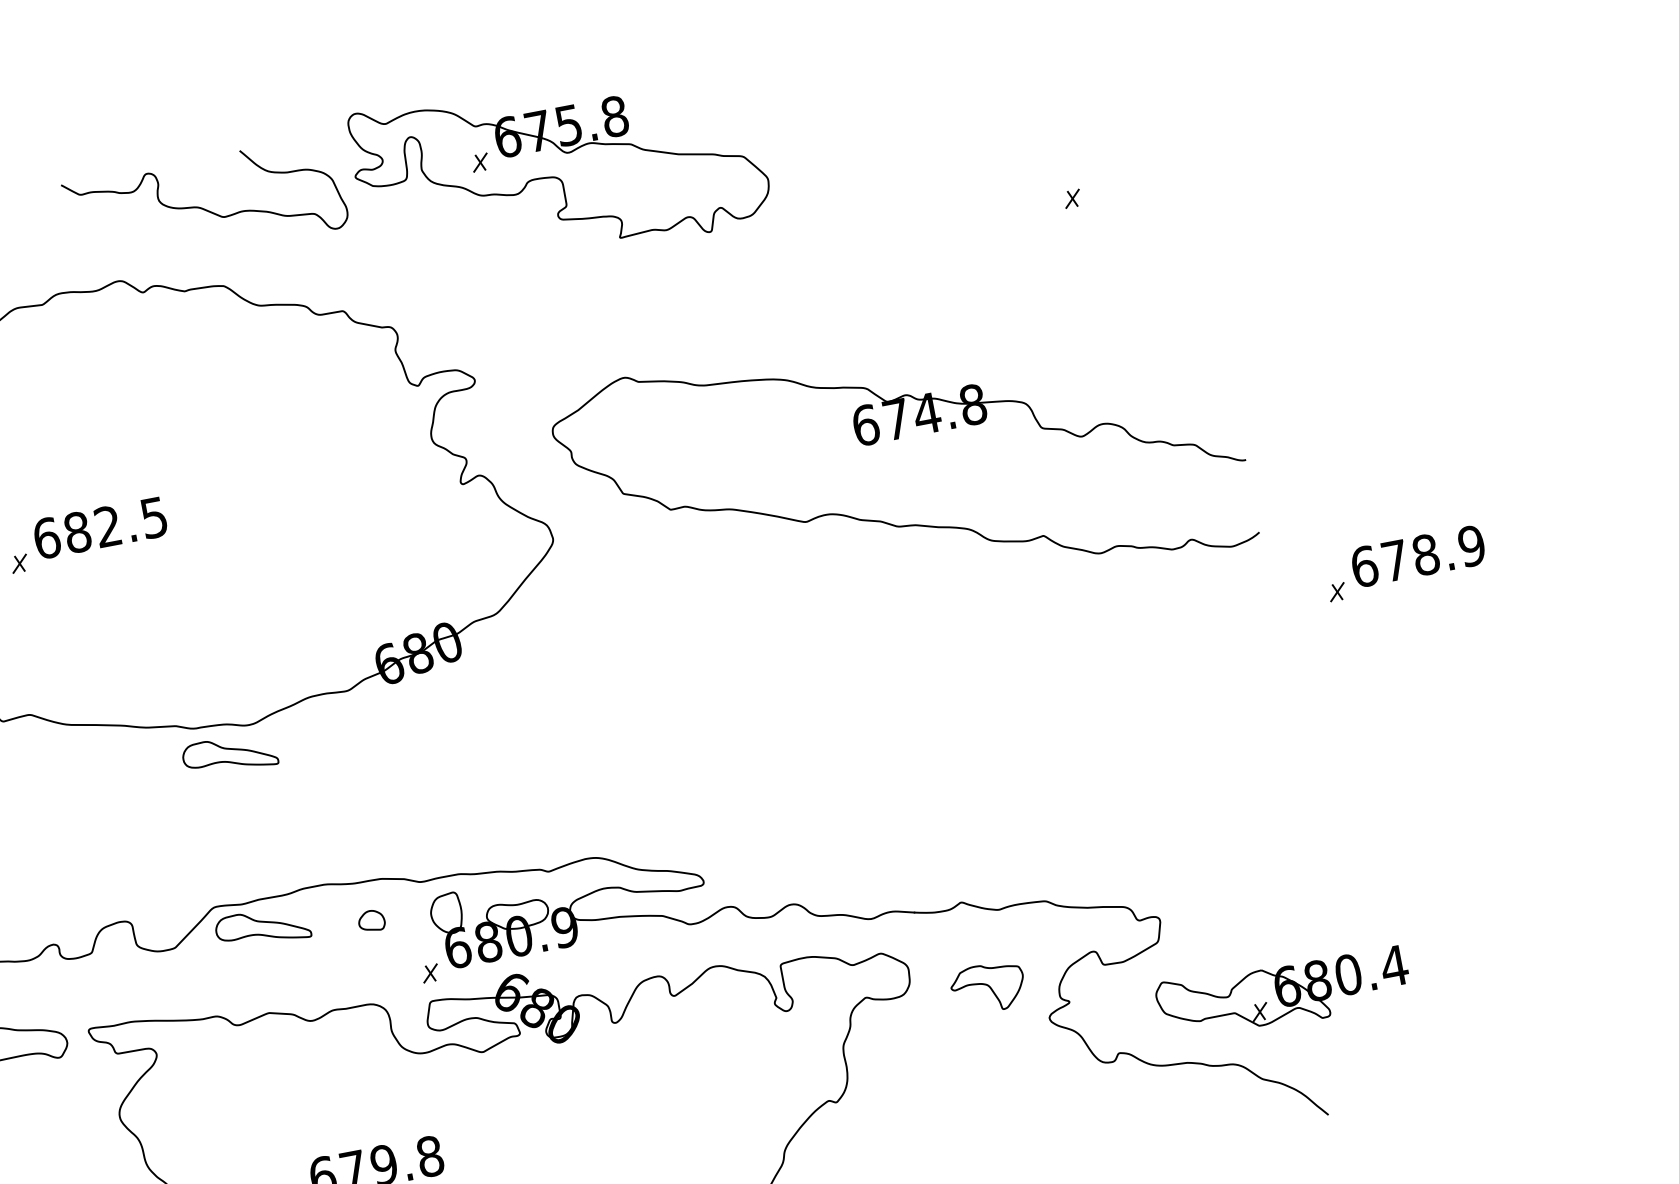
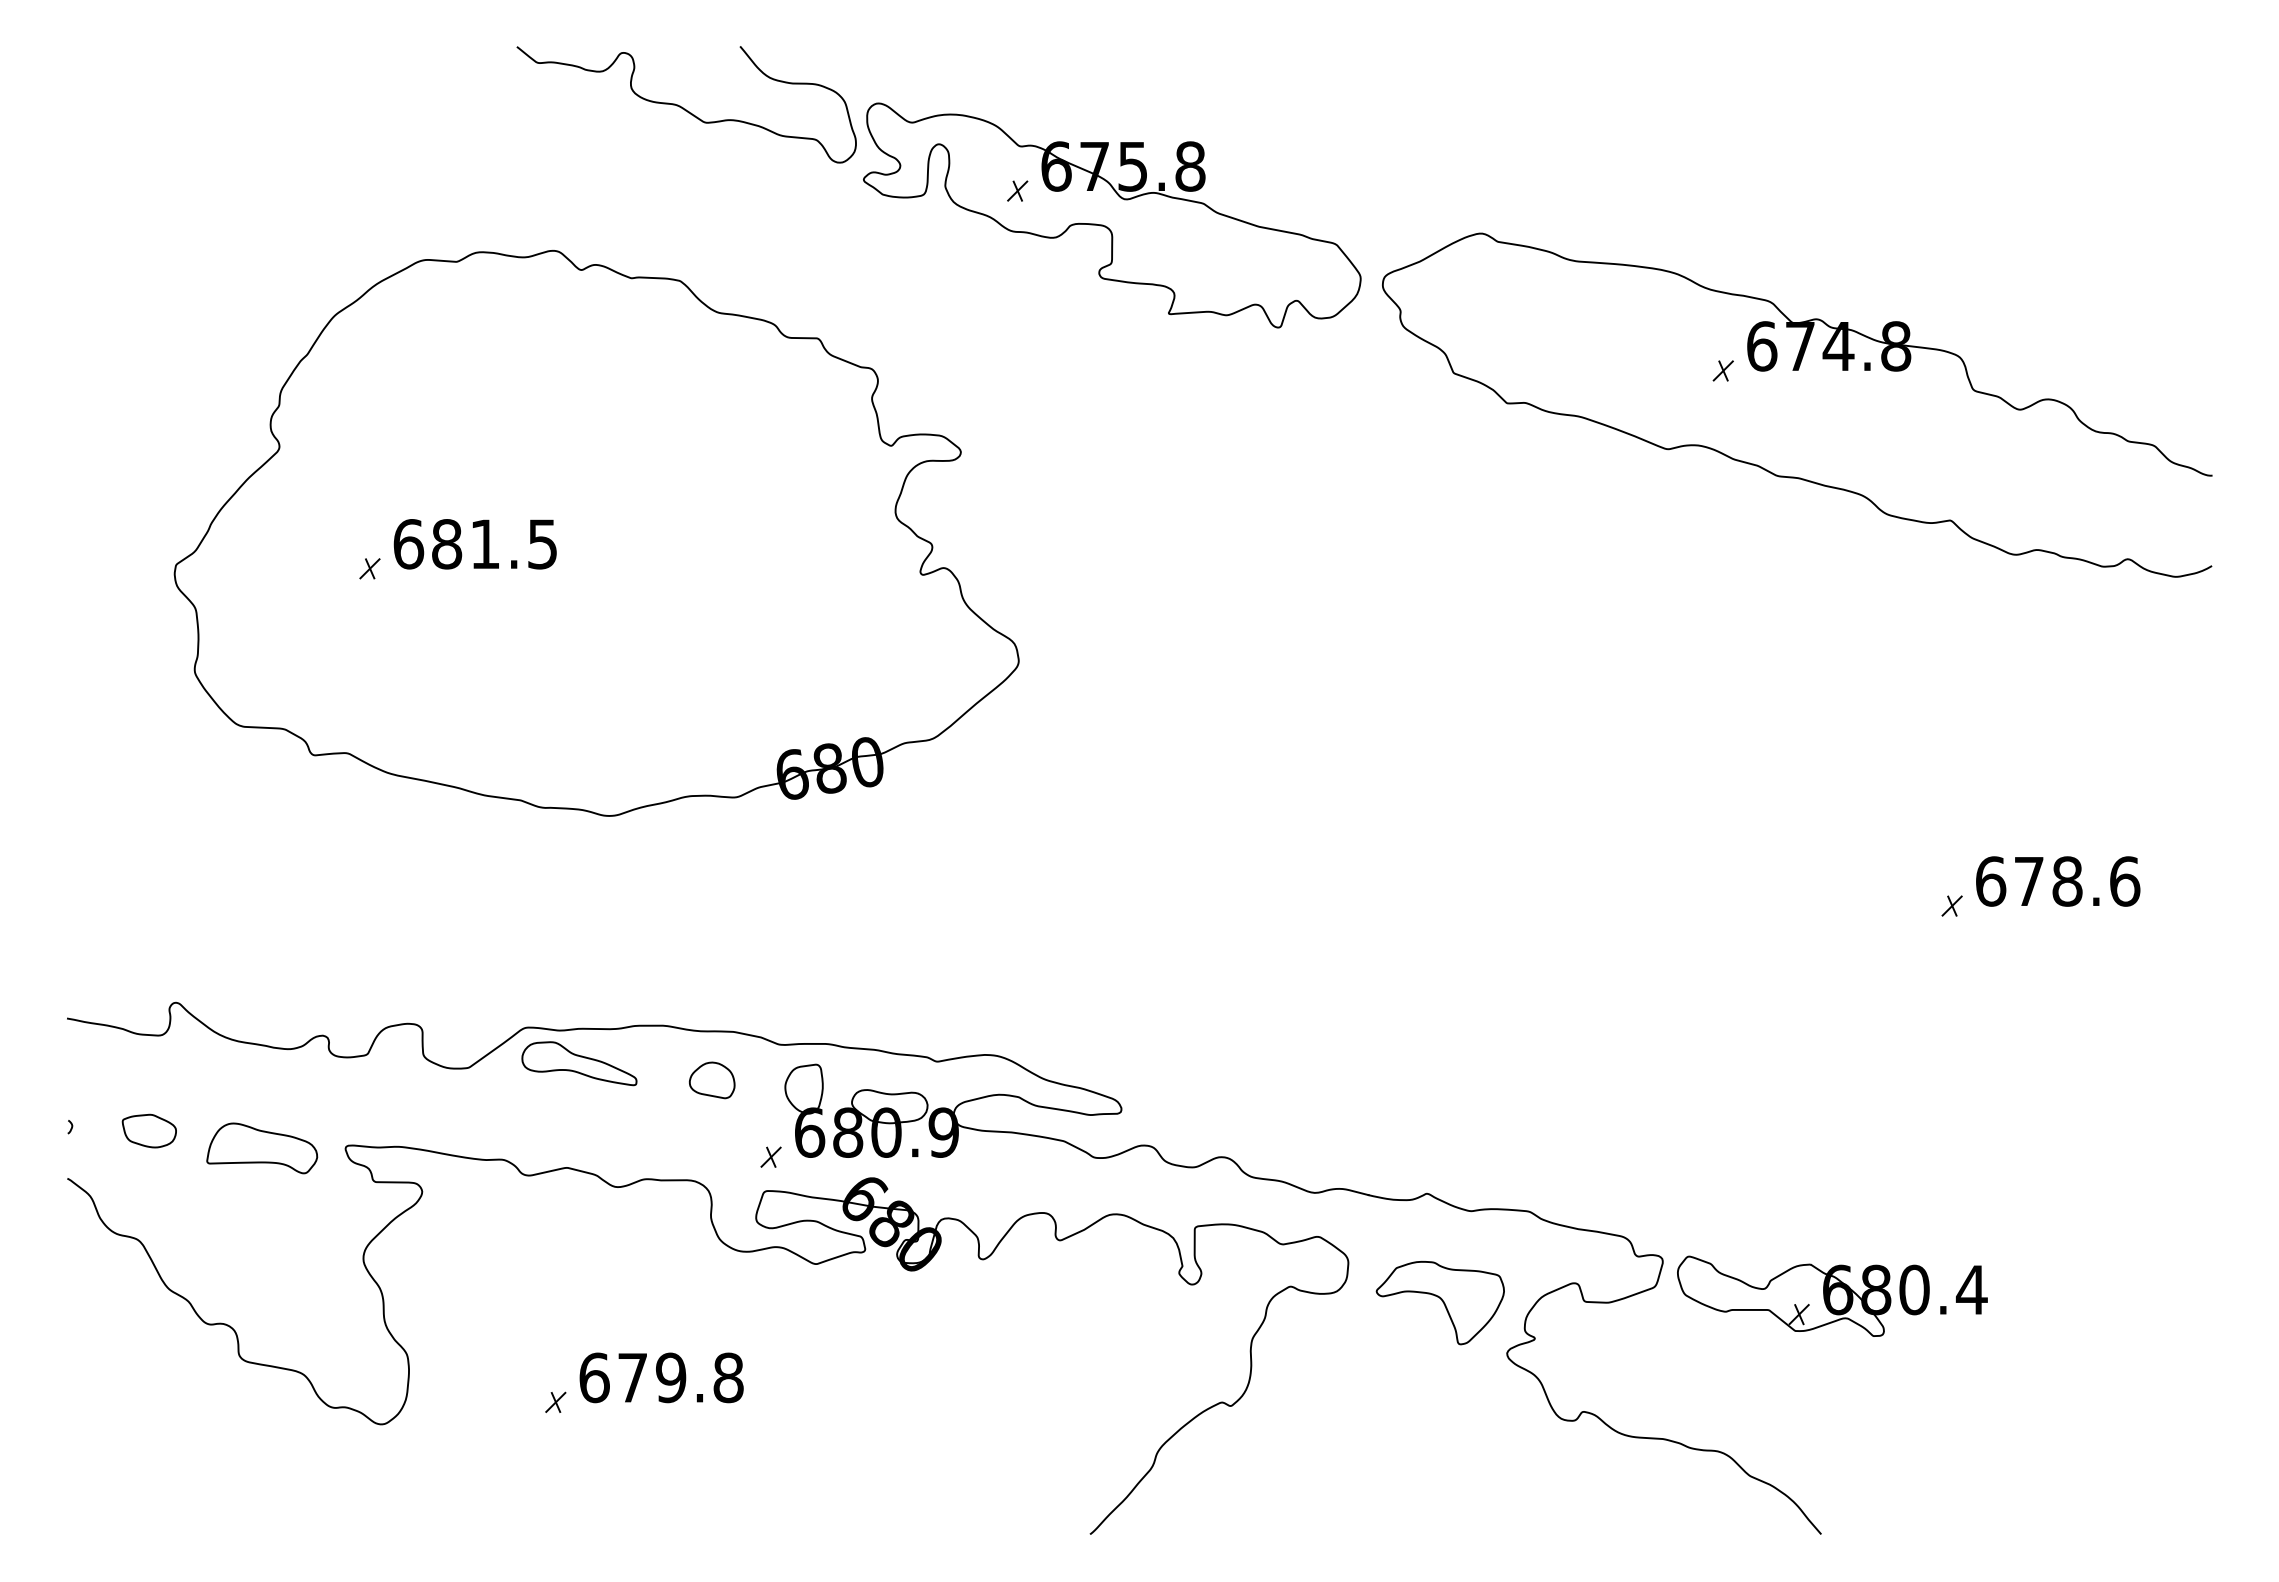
curve: (205, 208) -> (685, 108), moved
part: (897, 439) -> (1797, 370), moved
text: (107, 526) -> (484, 543), 682.5 -> 681.5
text: (1471, 546) -> (2124, 881), 678.9 -> 678.6
part: (229, 754) -> (579, 847), removed
part: (371, 921) -> (711, 1080), size x1.43
part: (987, 988) -> (1439, 1303), size x1.43
part: (1283, 991) -> (1832, 1295), moved

